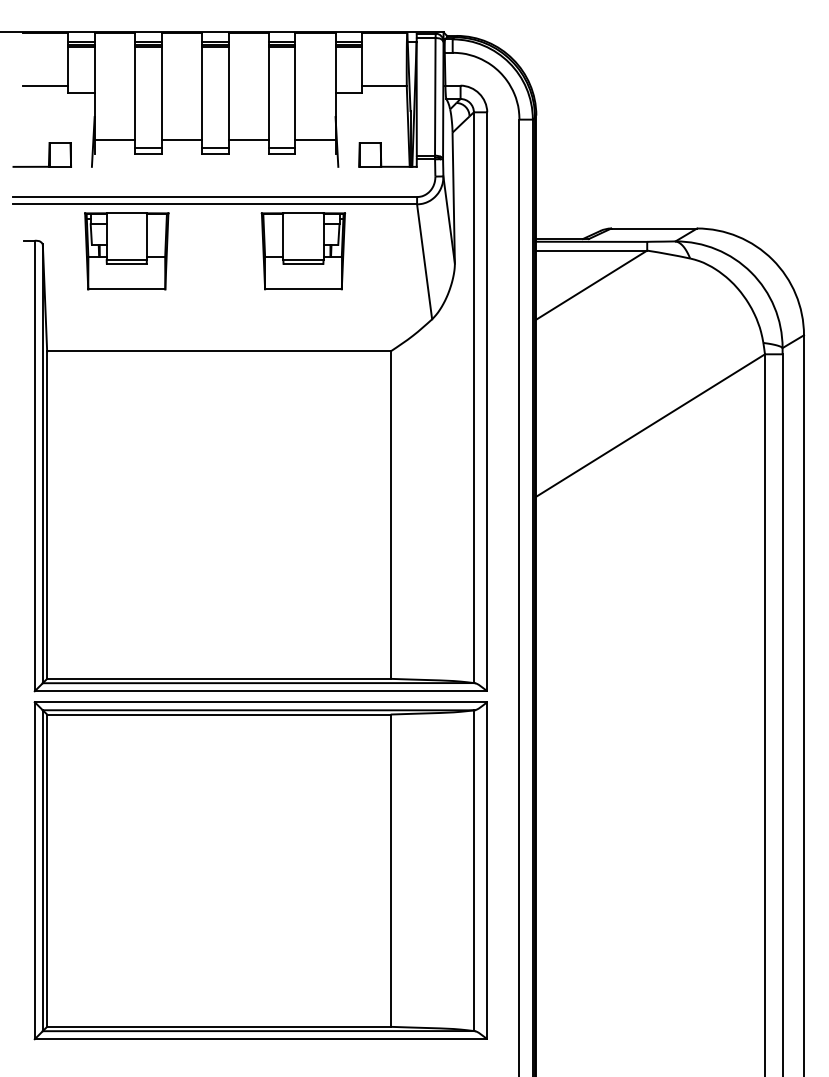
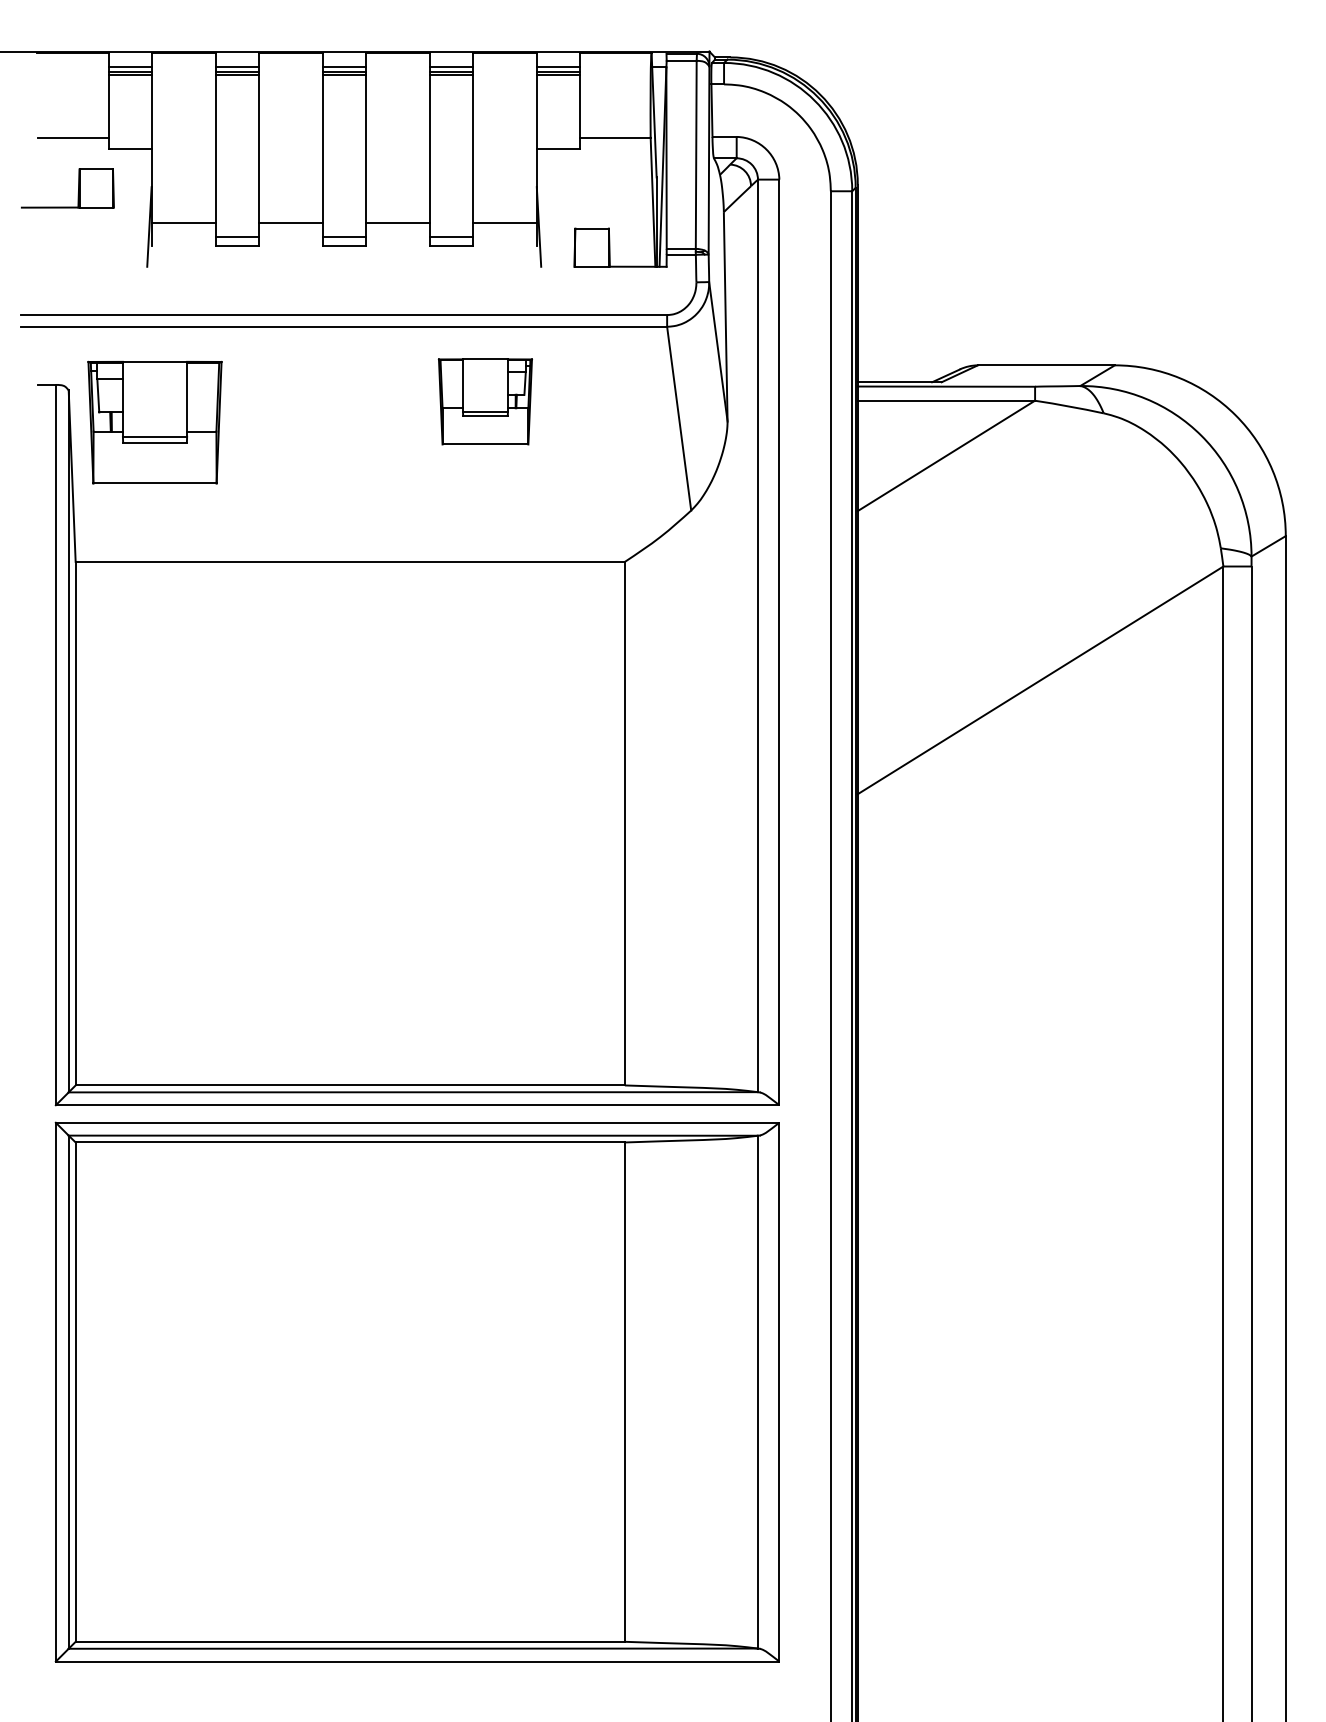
part: (48, 154) -> (77, 187), moved
part: (126, 251) -> (154, 422), moved
part: (303, 251) -> (485, 402), size x0.7

